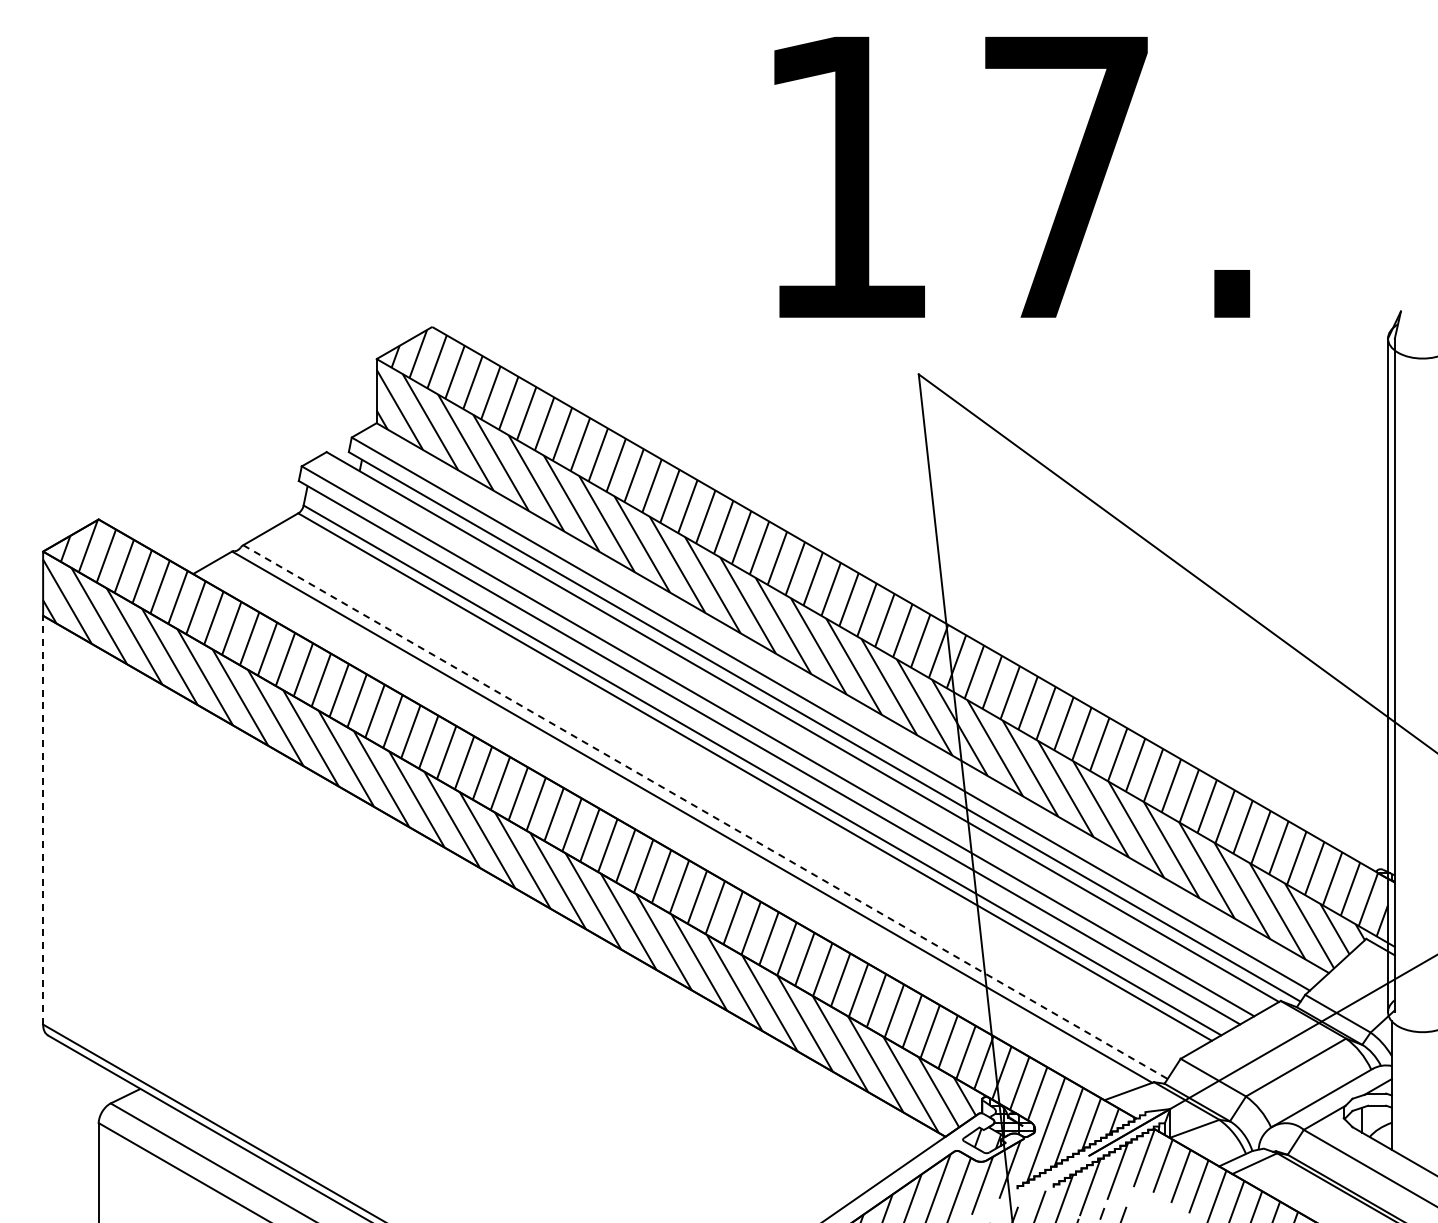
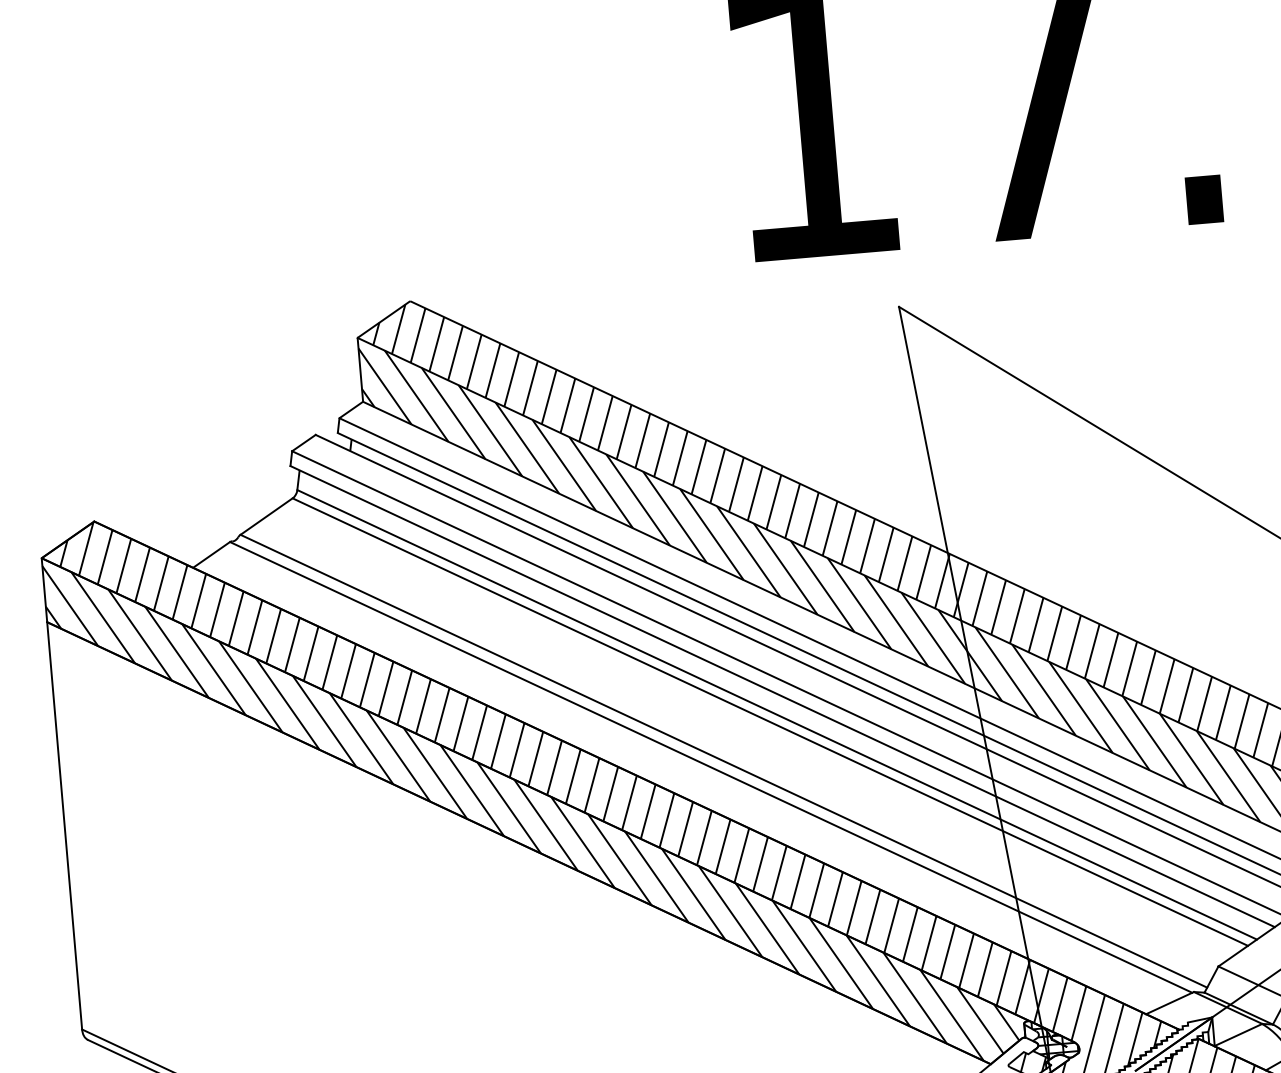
line: (705, 812) -> (723, 761), dashed -> solid
line: (43, 819) -> (64, 825), dashed -> solid

